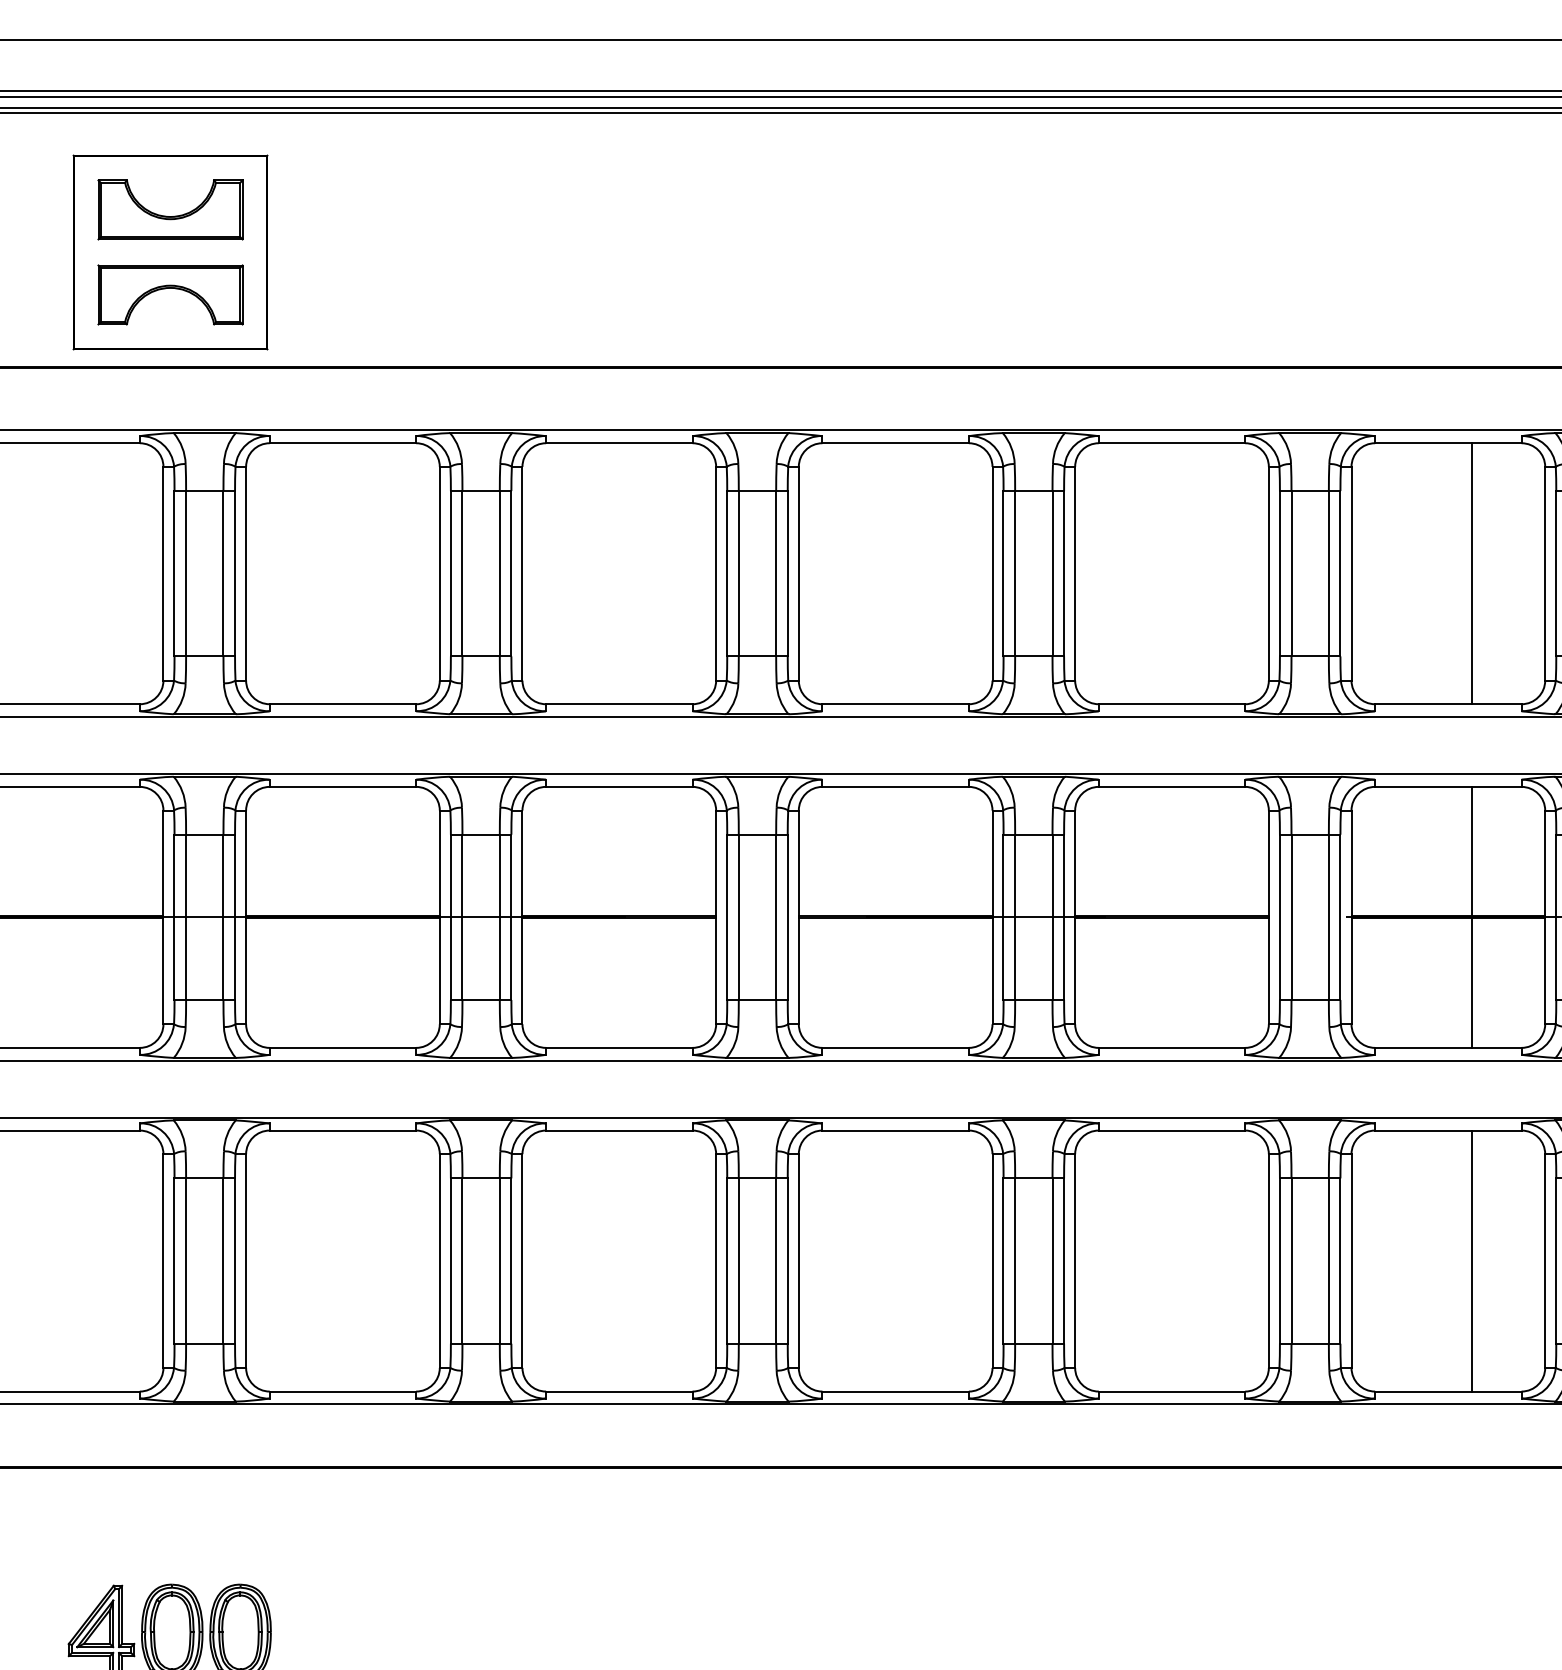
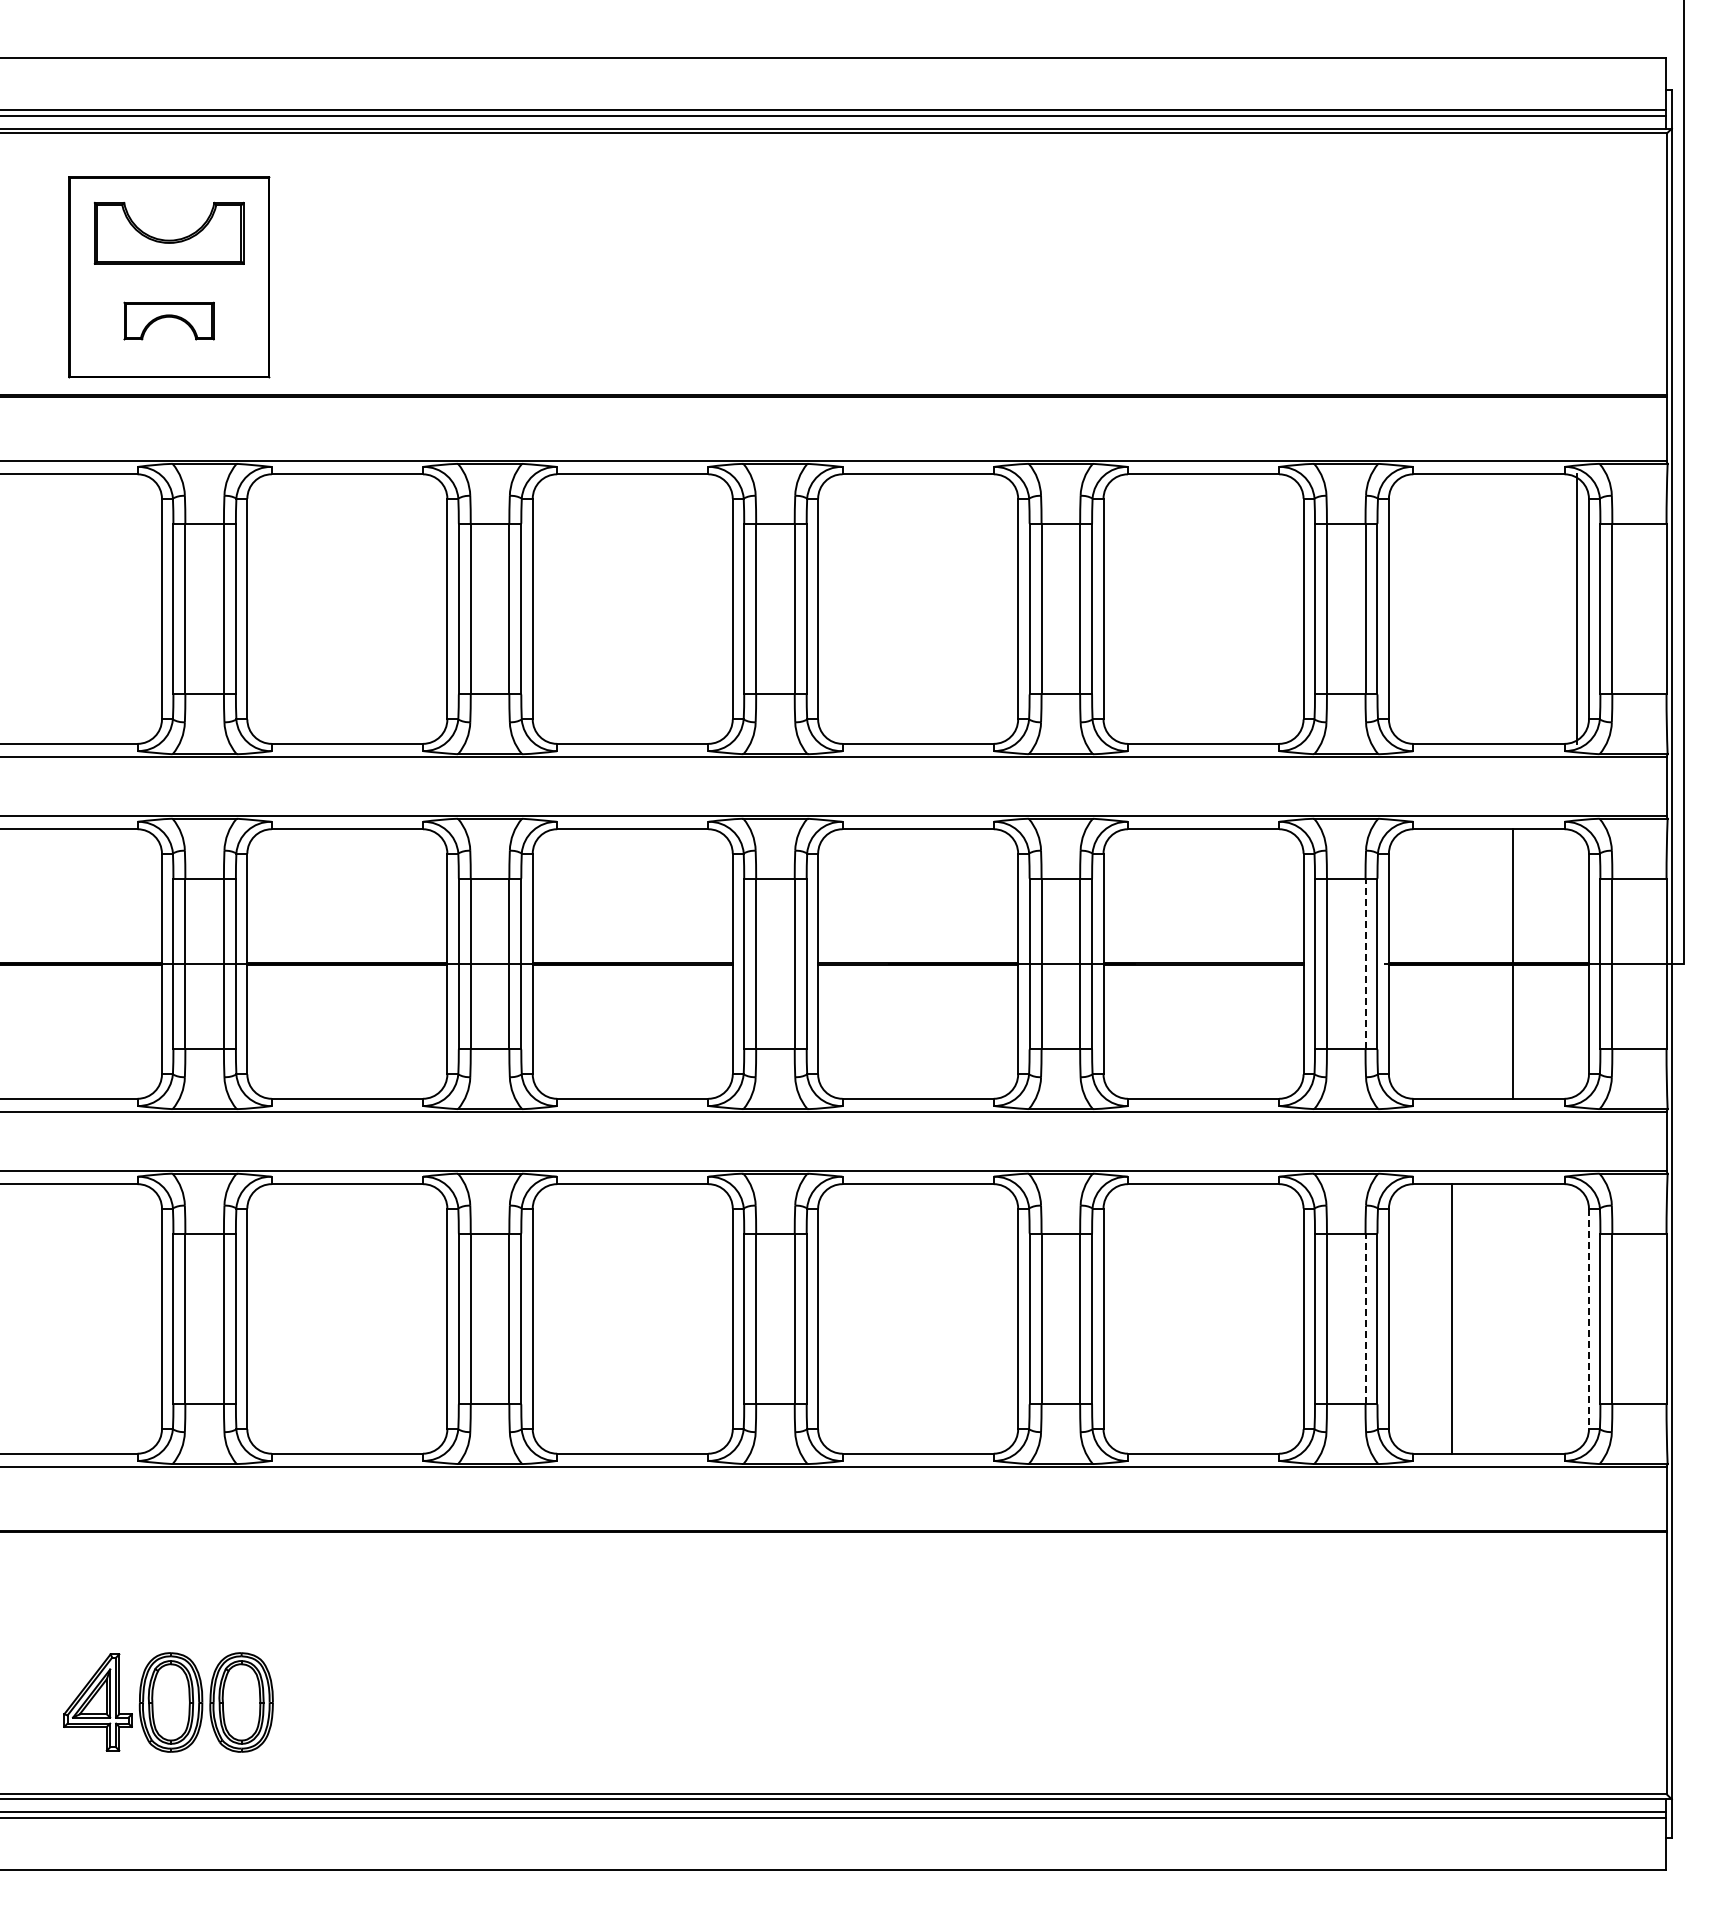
part: (169, 294) -> (168, 320), size x0.6
line: (1472, 573) -> (1577, 608), moved
line: (1328, 916) -> (1365, 963), solid -> dashed
line: (1328, 1260) -> (1365, 1318), solid -> dashed
line: (1472, 1260) -> (1452, 1318), moved
line: (1544, 1261) -> (1588, 1319), solid -> dashed

